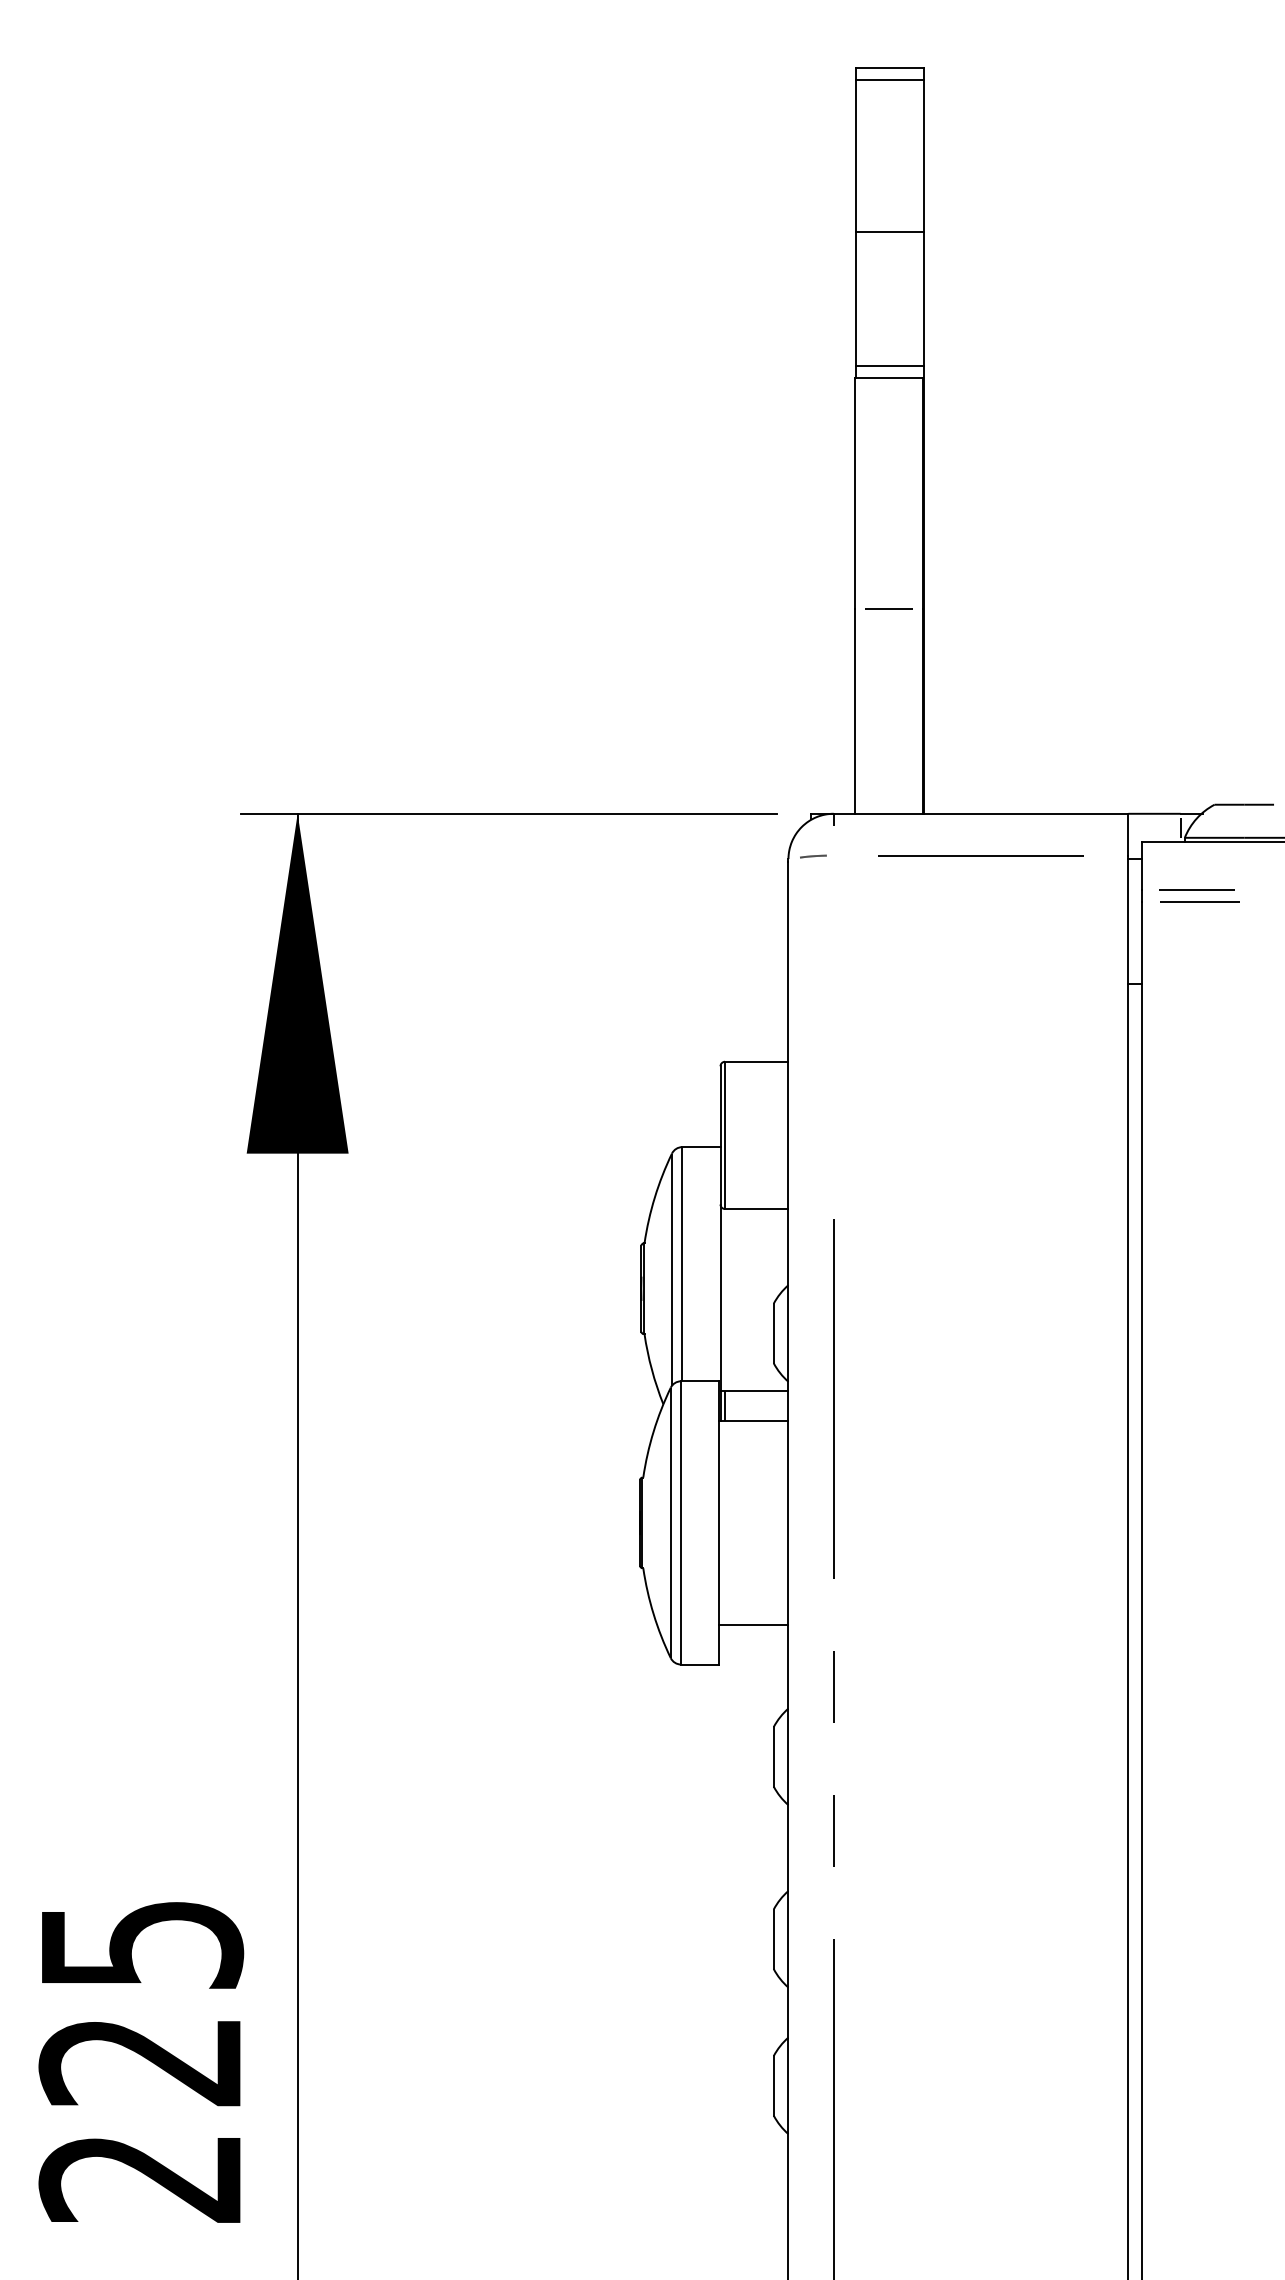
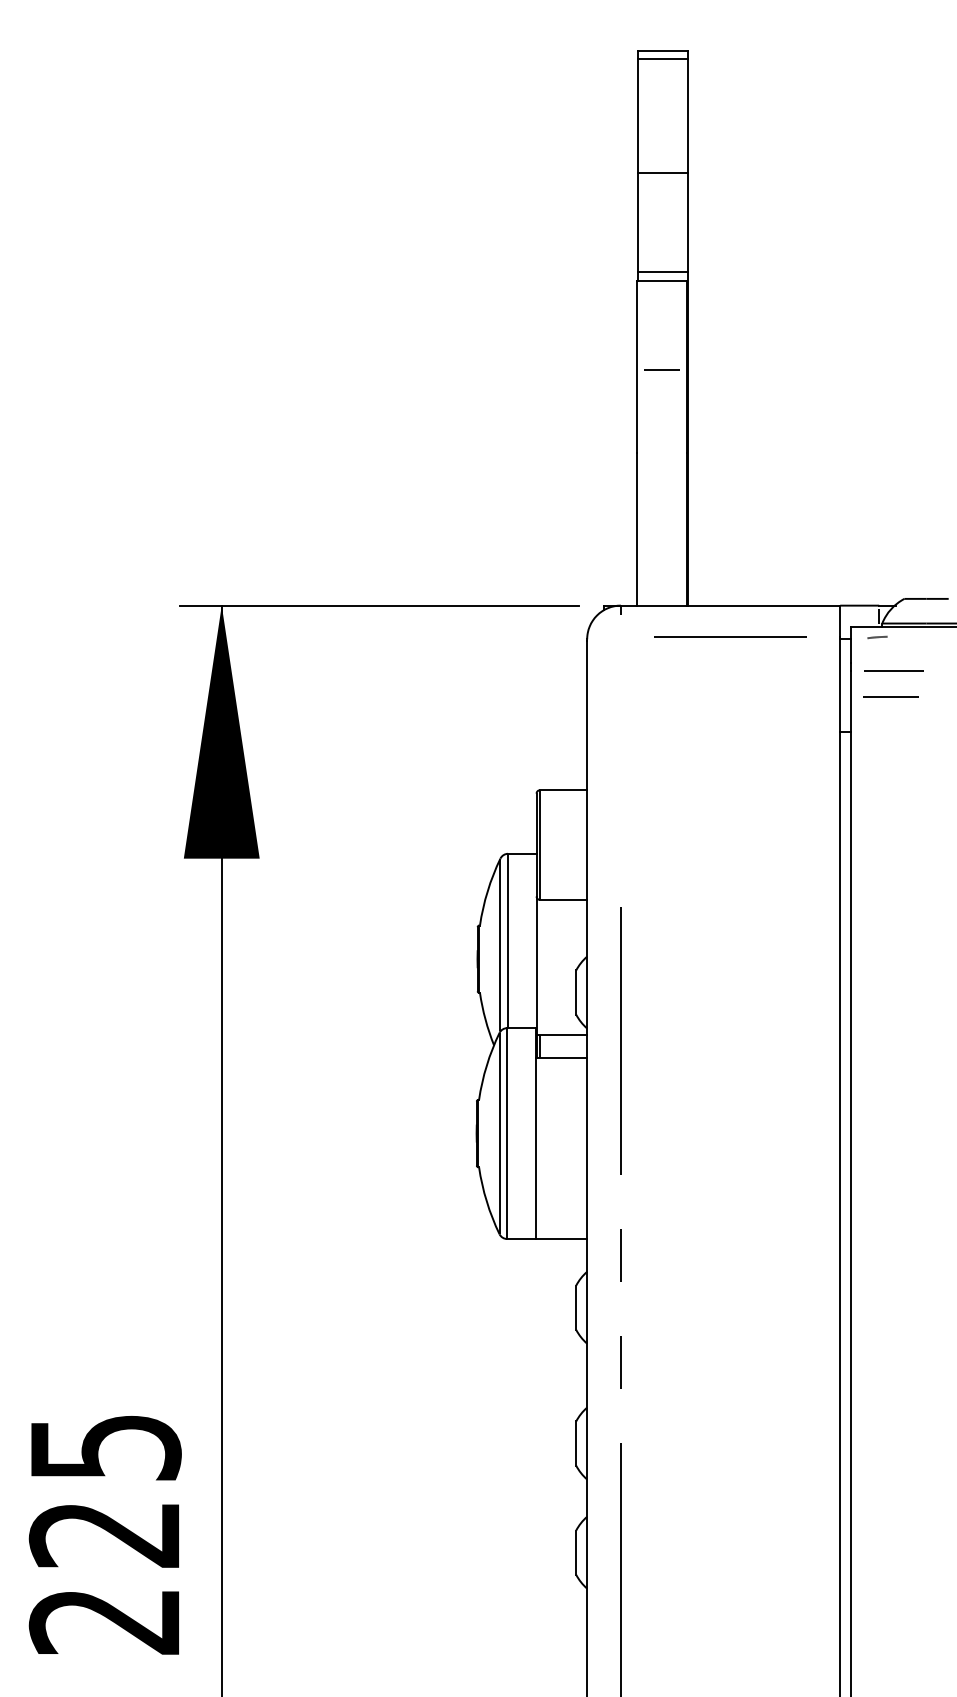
line: (888, 608) -> (661, 369), moved
line: (813, 856) -> (877, 637), moved
line: (1196, 889) -> (890, 696), moved
line: (753, 1624) -> (561, 1238), moved

